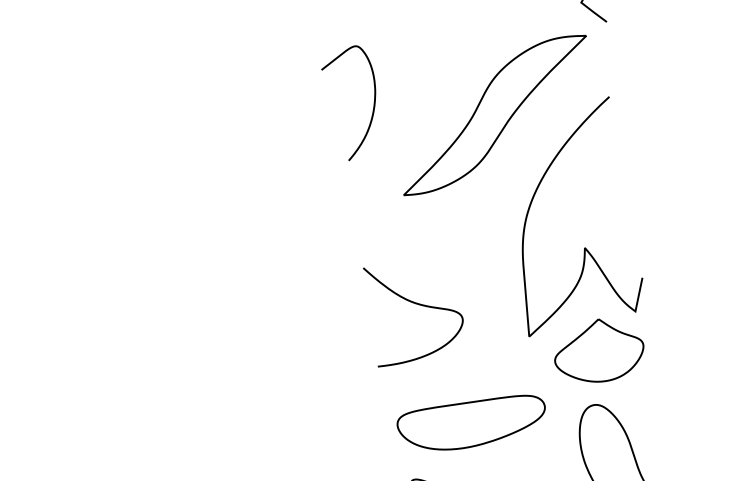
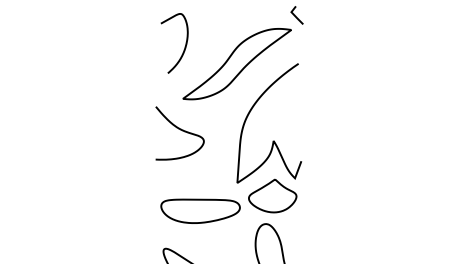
curve: (372, 105) -> (184, 46), moved
curve: (415, 305) -> (180, 130), moved
part: (472, 422) -> (200, 210), moved

